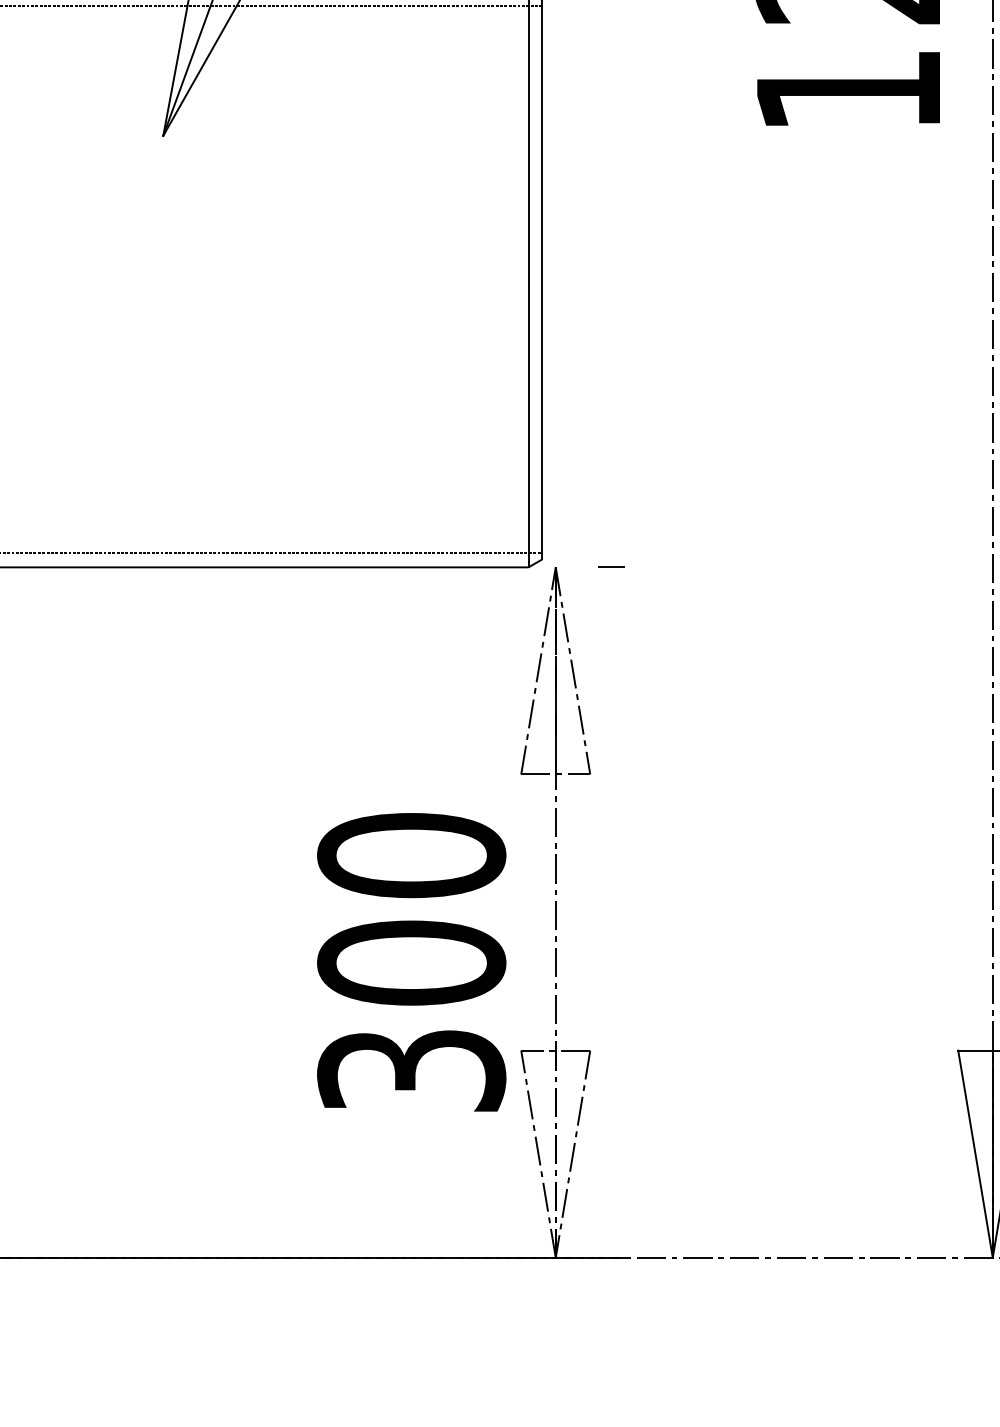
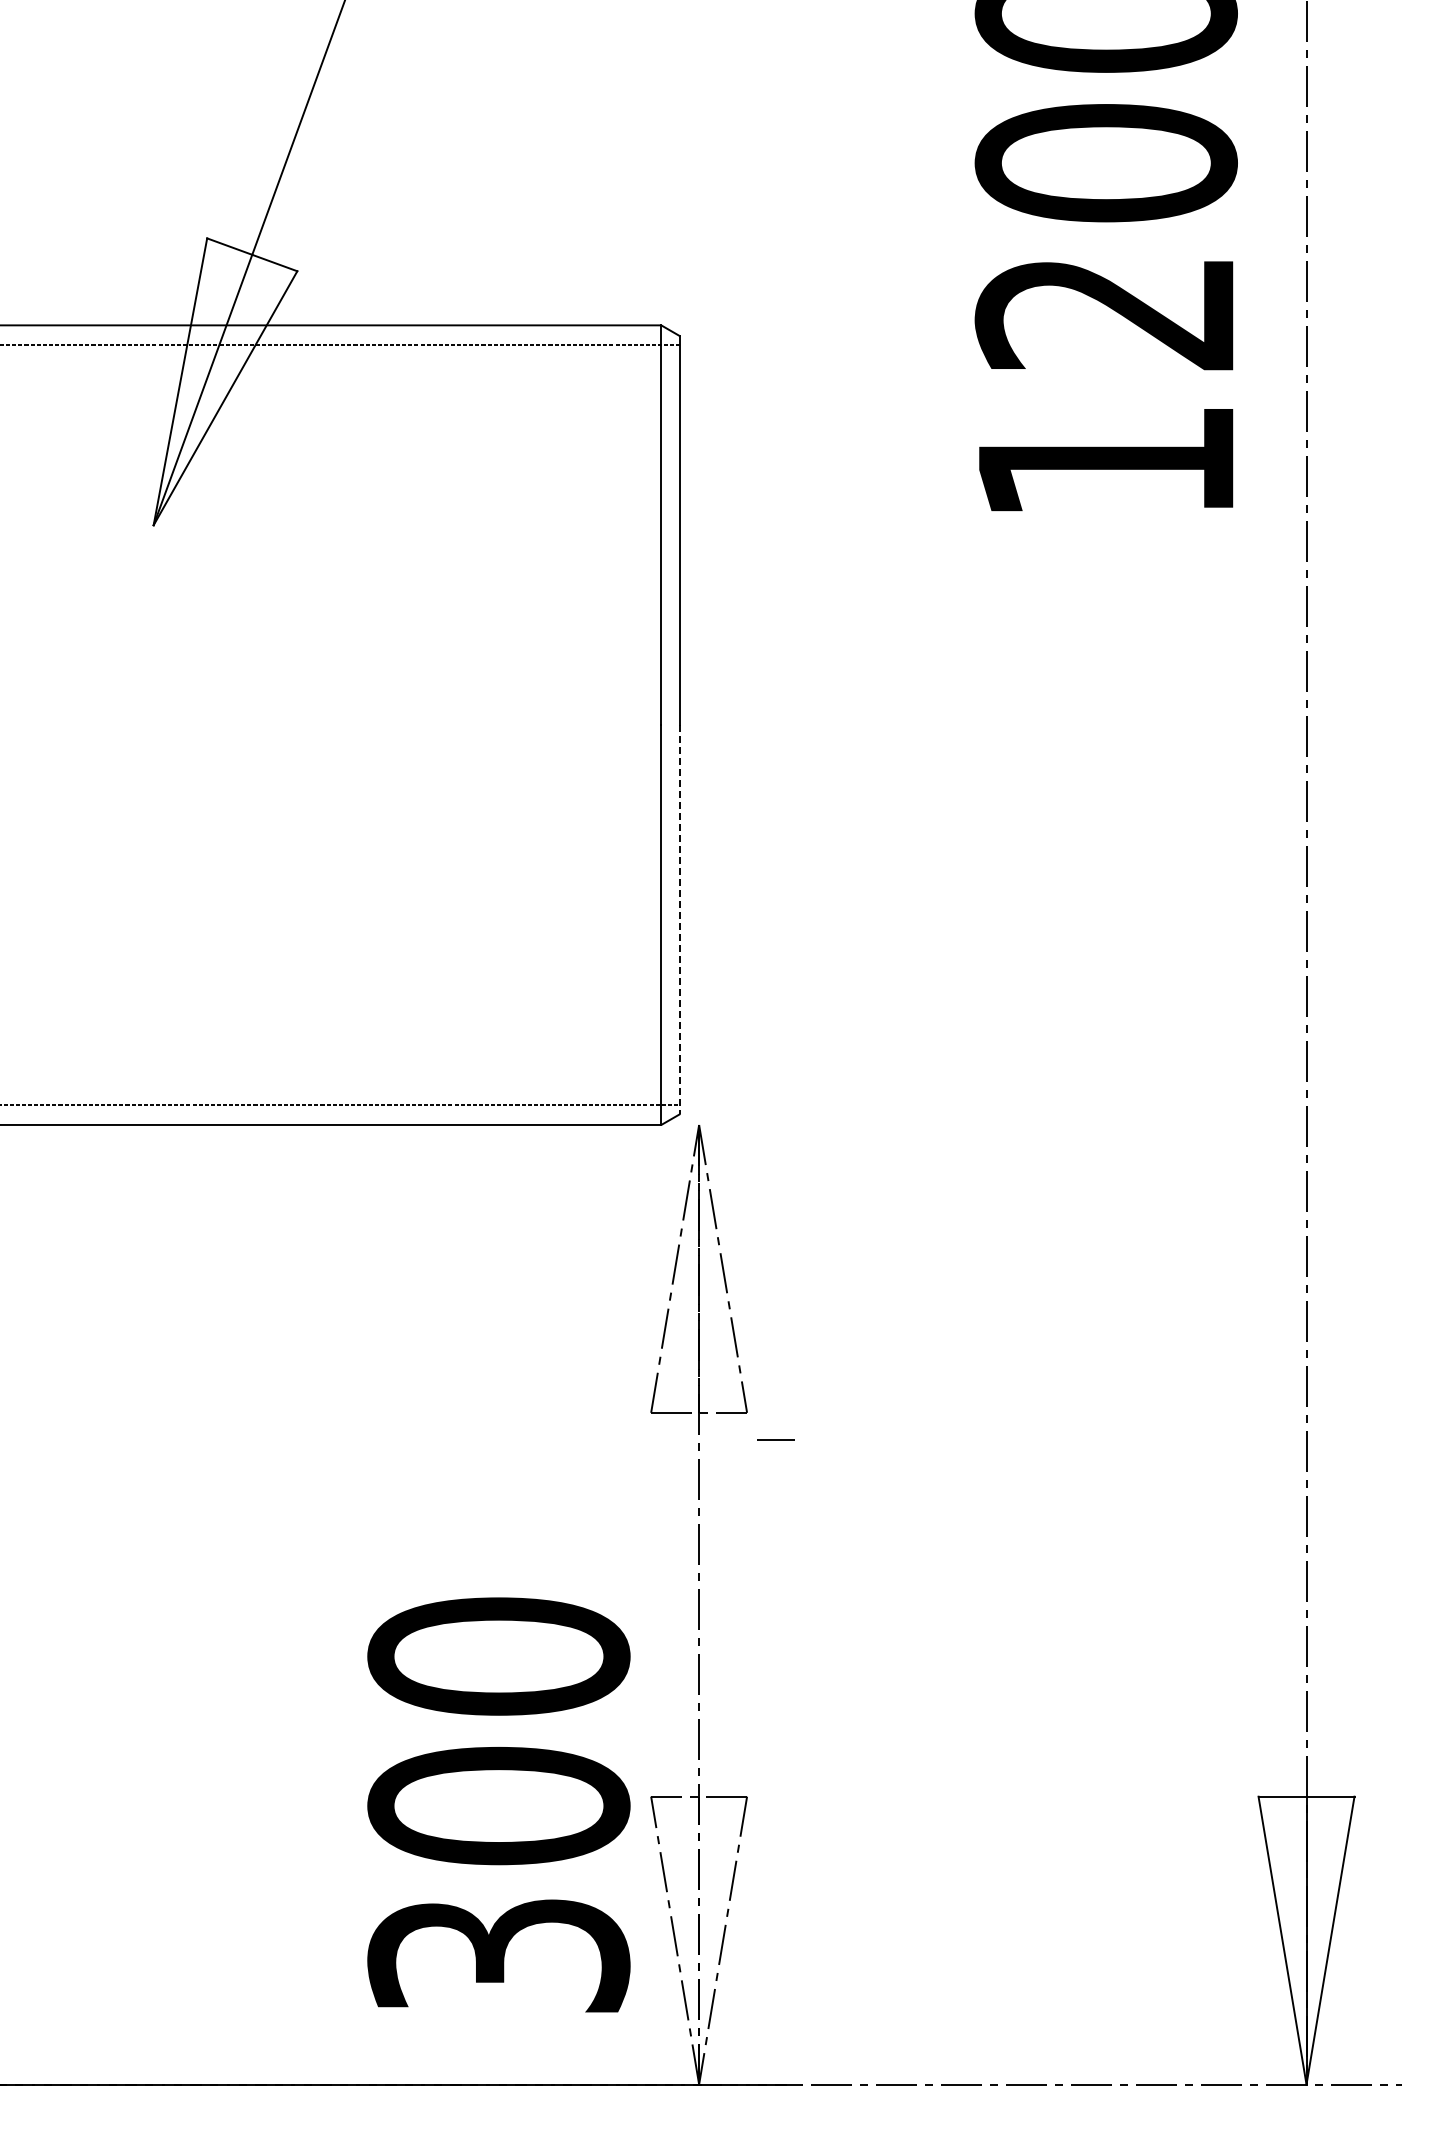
line: (542, 420) -> (680, 920), solid -> dashed
line: (610, 567) -> (775, 1439), moved
text: (411, 962) -> (498, 1804), moved

